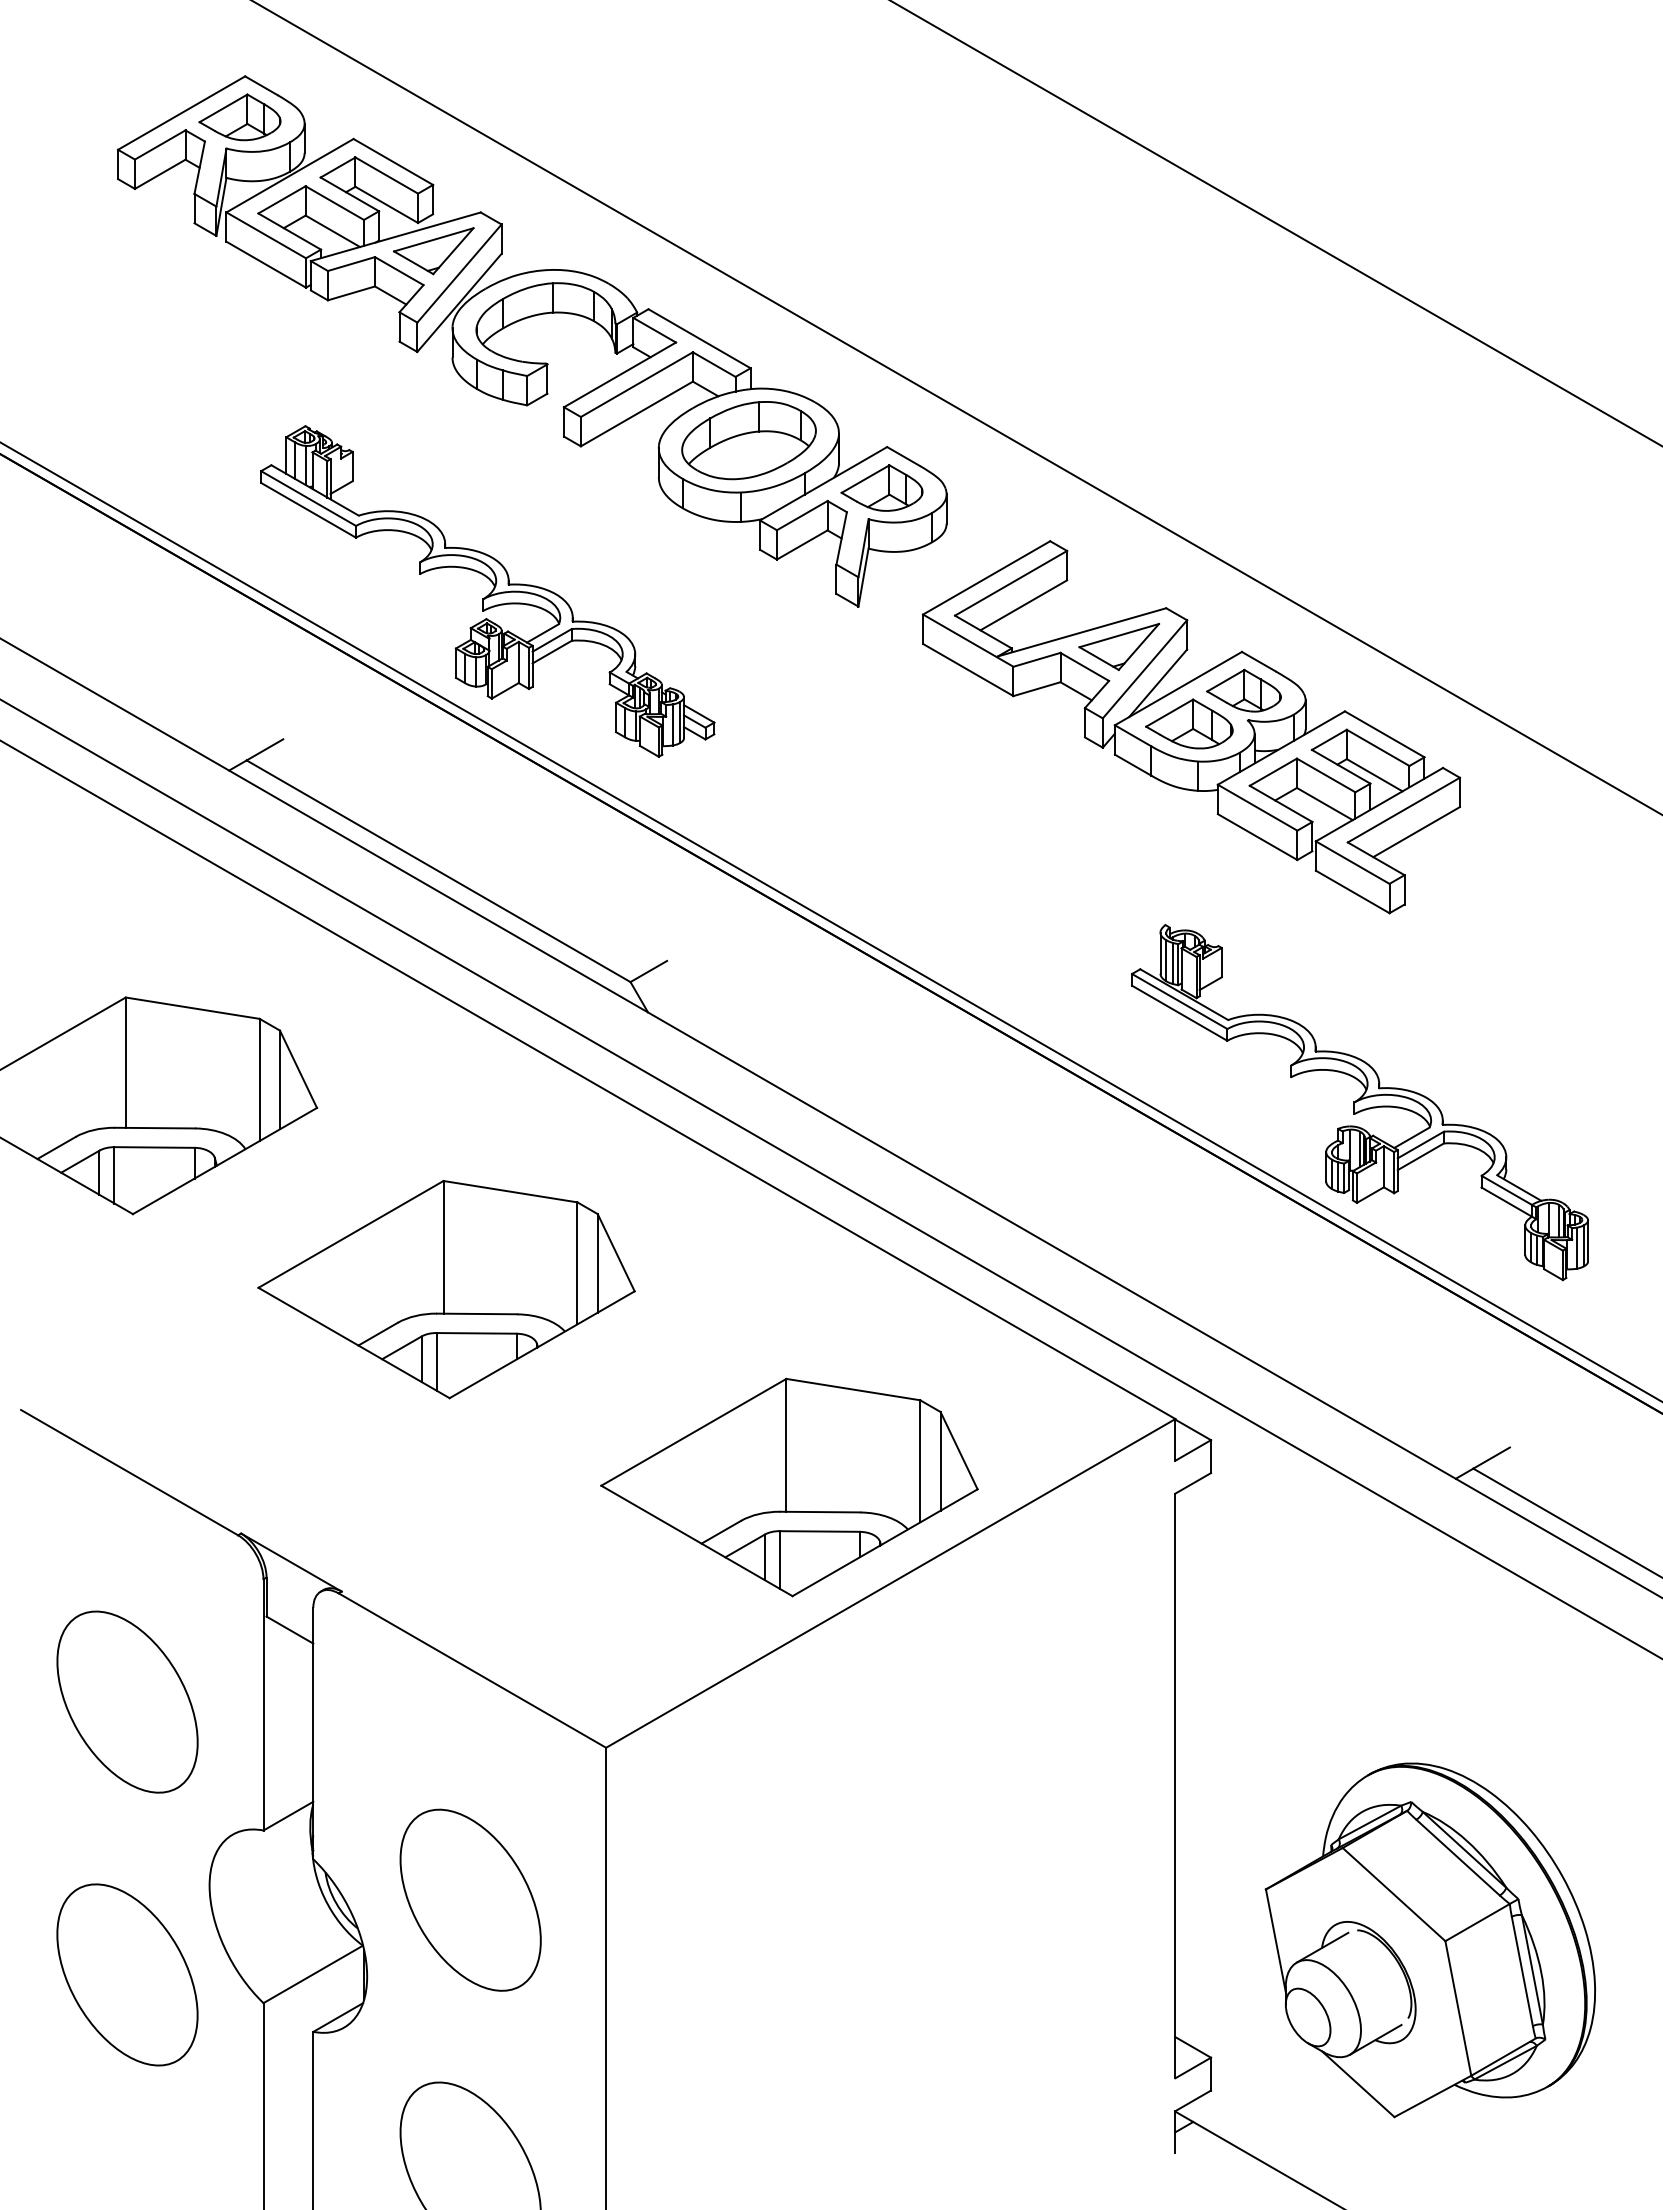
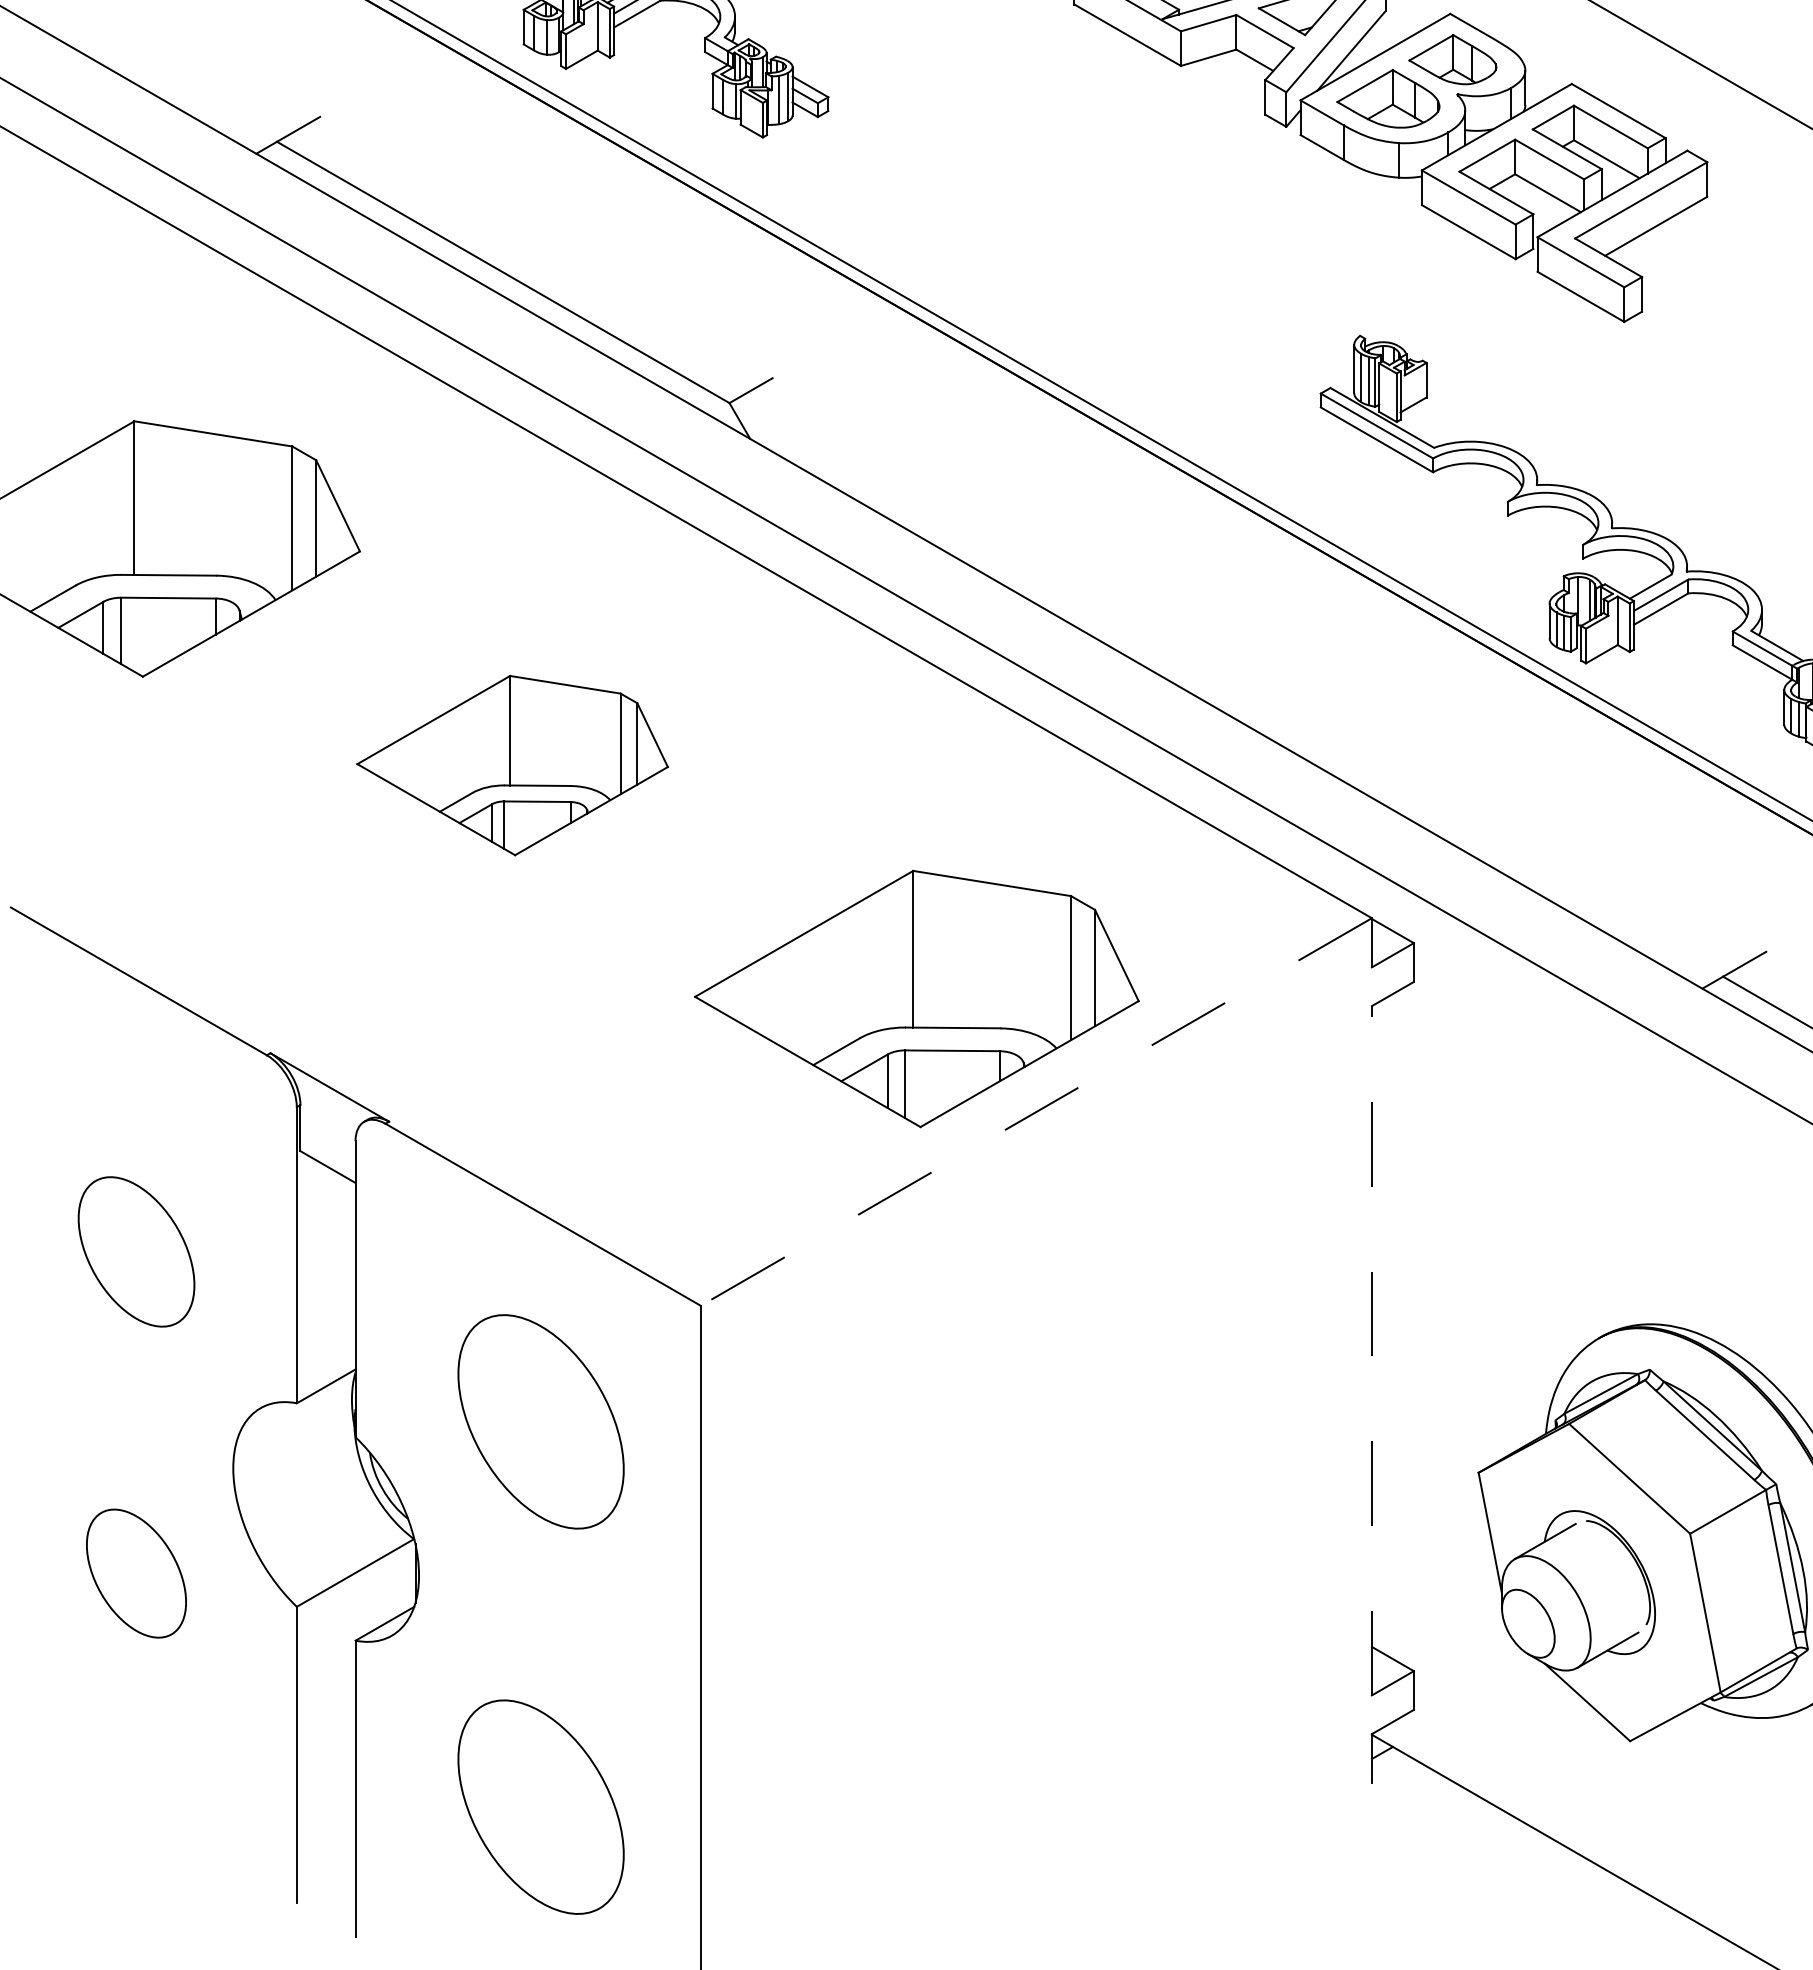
part: (446, 1289) -> (512, 765), size x0.7
line: (890, 1583) -> (1036, 1112), solid -> dashed
part: (127, 1701) -> (136, 1251), size x0.7
line: (1175, 1785) -> (1371, 1350), solid -> dashed
part: (470, 1899) -> (540, 1420), moved
part: (127, 1974) -> (136, 1573), size x0.6

